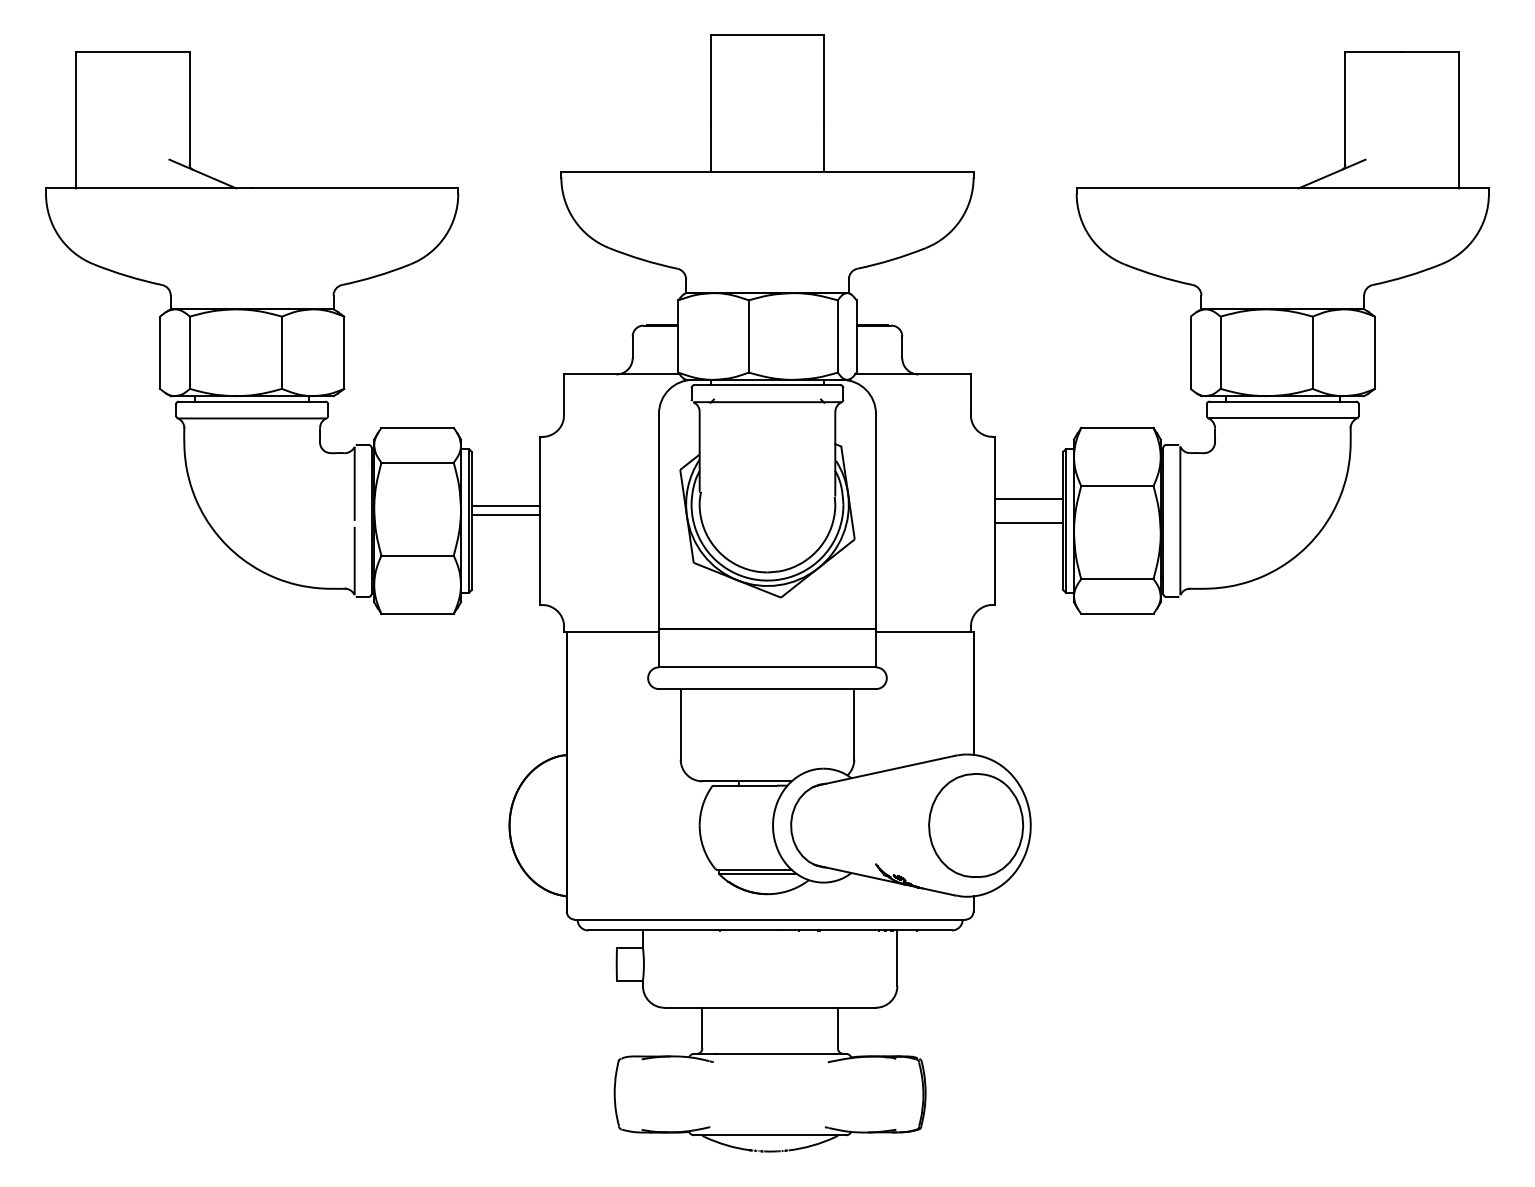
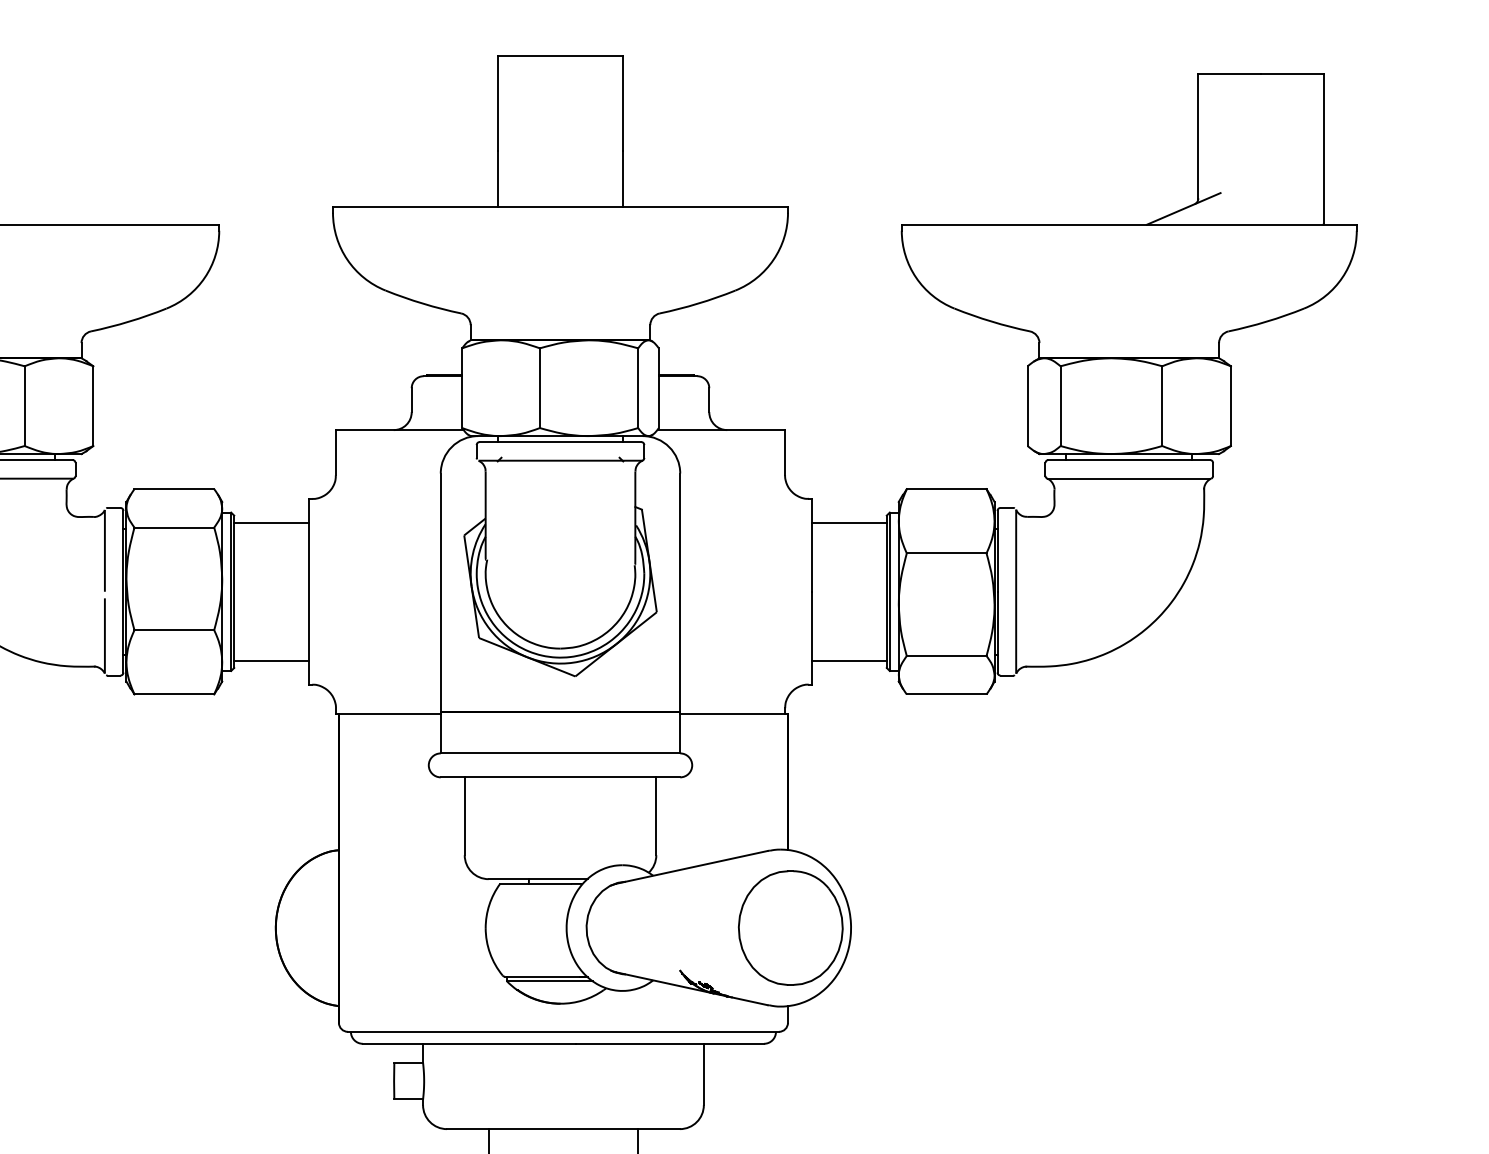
line: (1029, 498) -> (849, 522), moved
line: (505, 505) -> (271, 522), moved
line: (505, 515) -> (271, 660), moved
line: (1029, 523) -> (849, 660), moved

